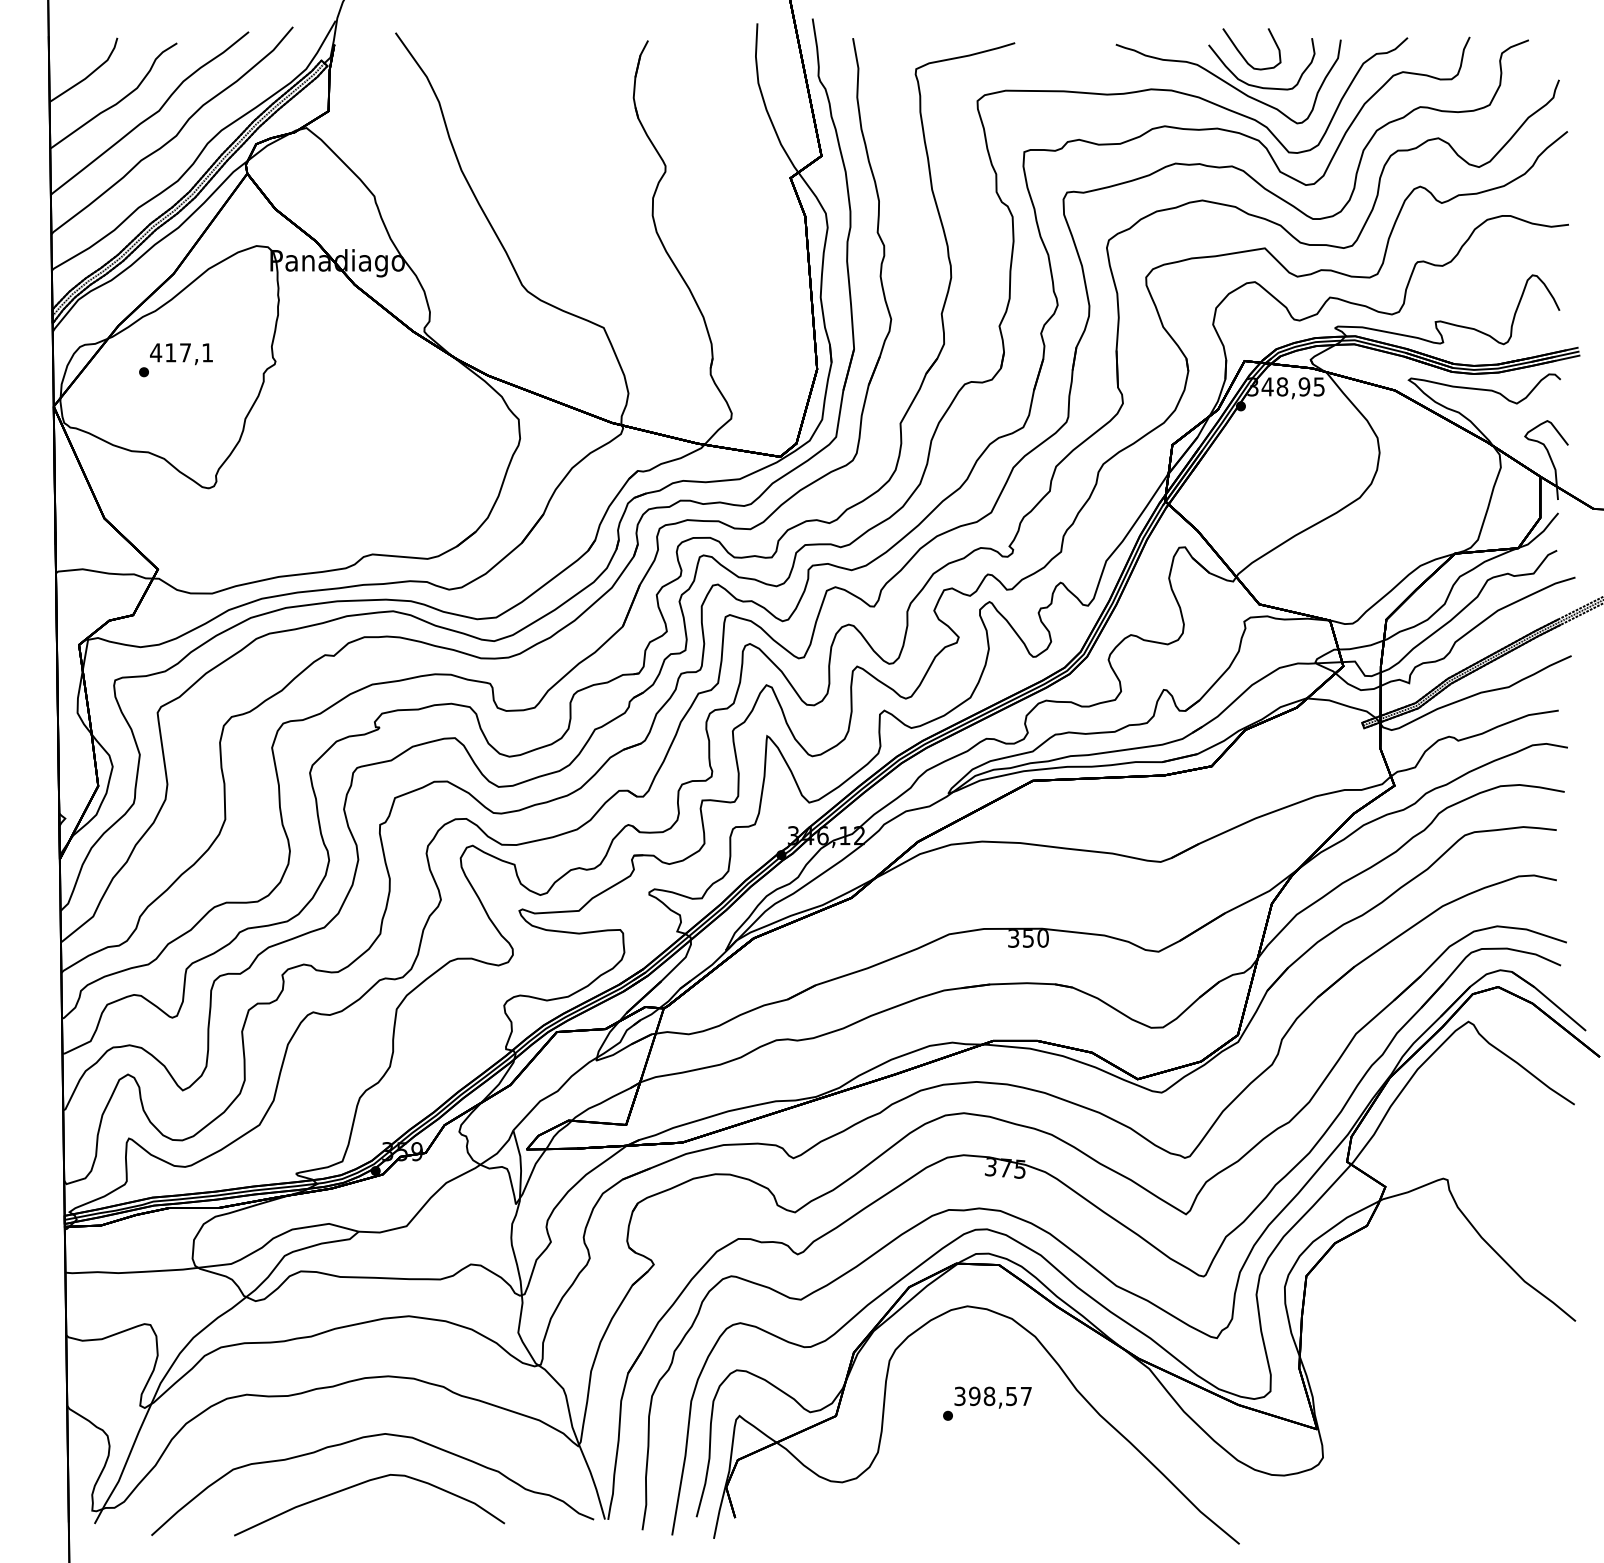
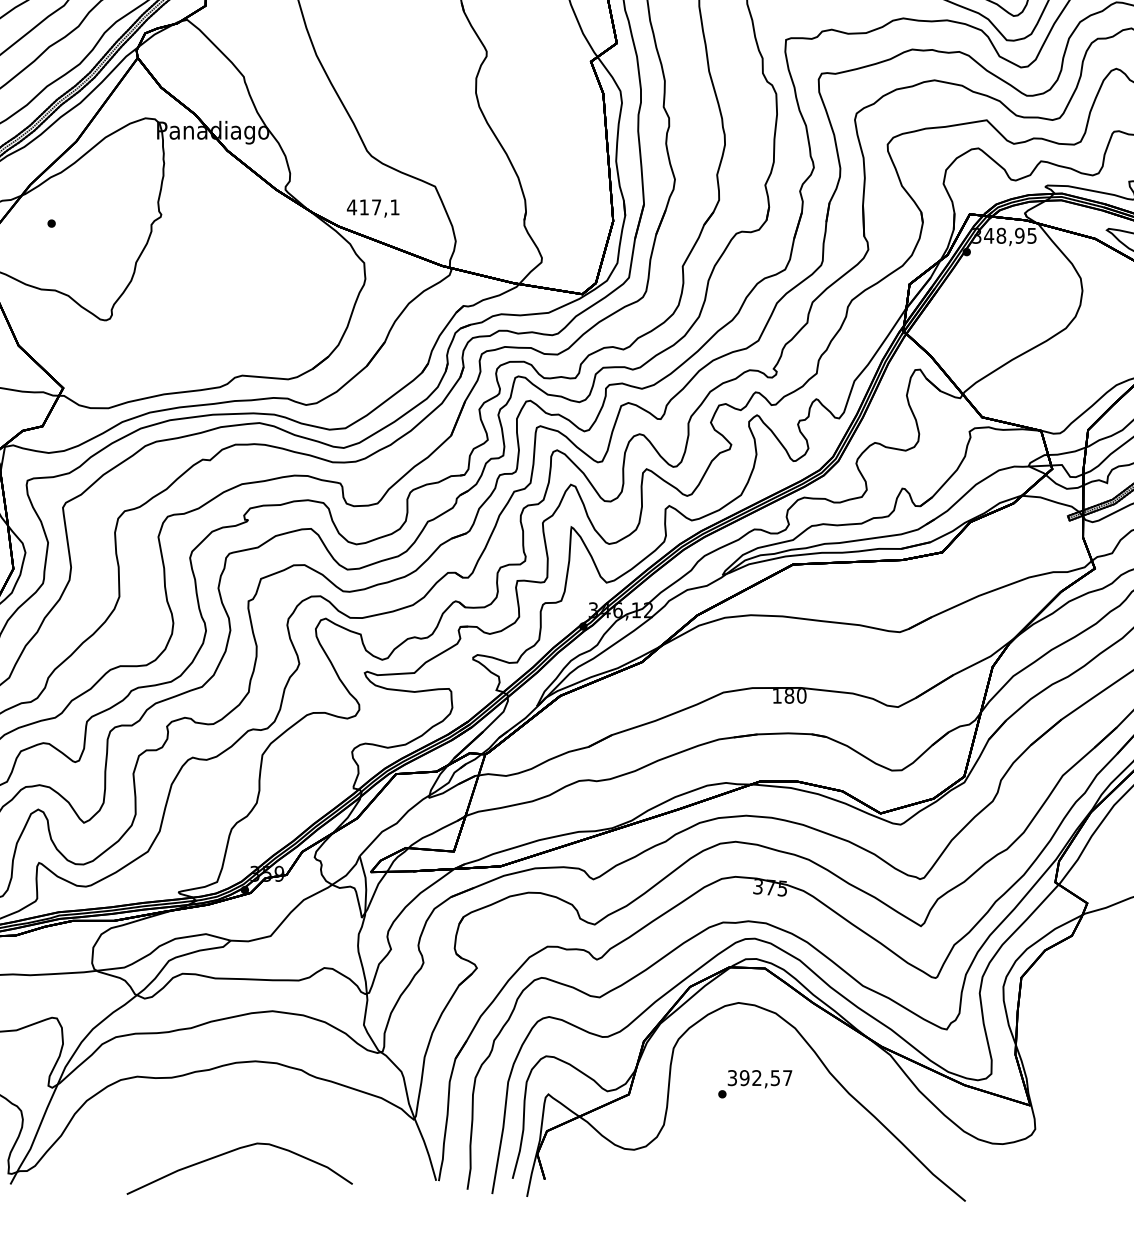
text: (181, 354) -> (373, 208), moved
text: (1021, 938) -> (783, 696), 350 -> 180
text: (989, 1396) -> (756, 1078), 398,57 -> 392,57
curve: (357, 1440) -> (229, 1114), removed

